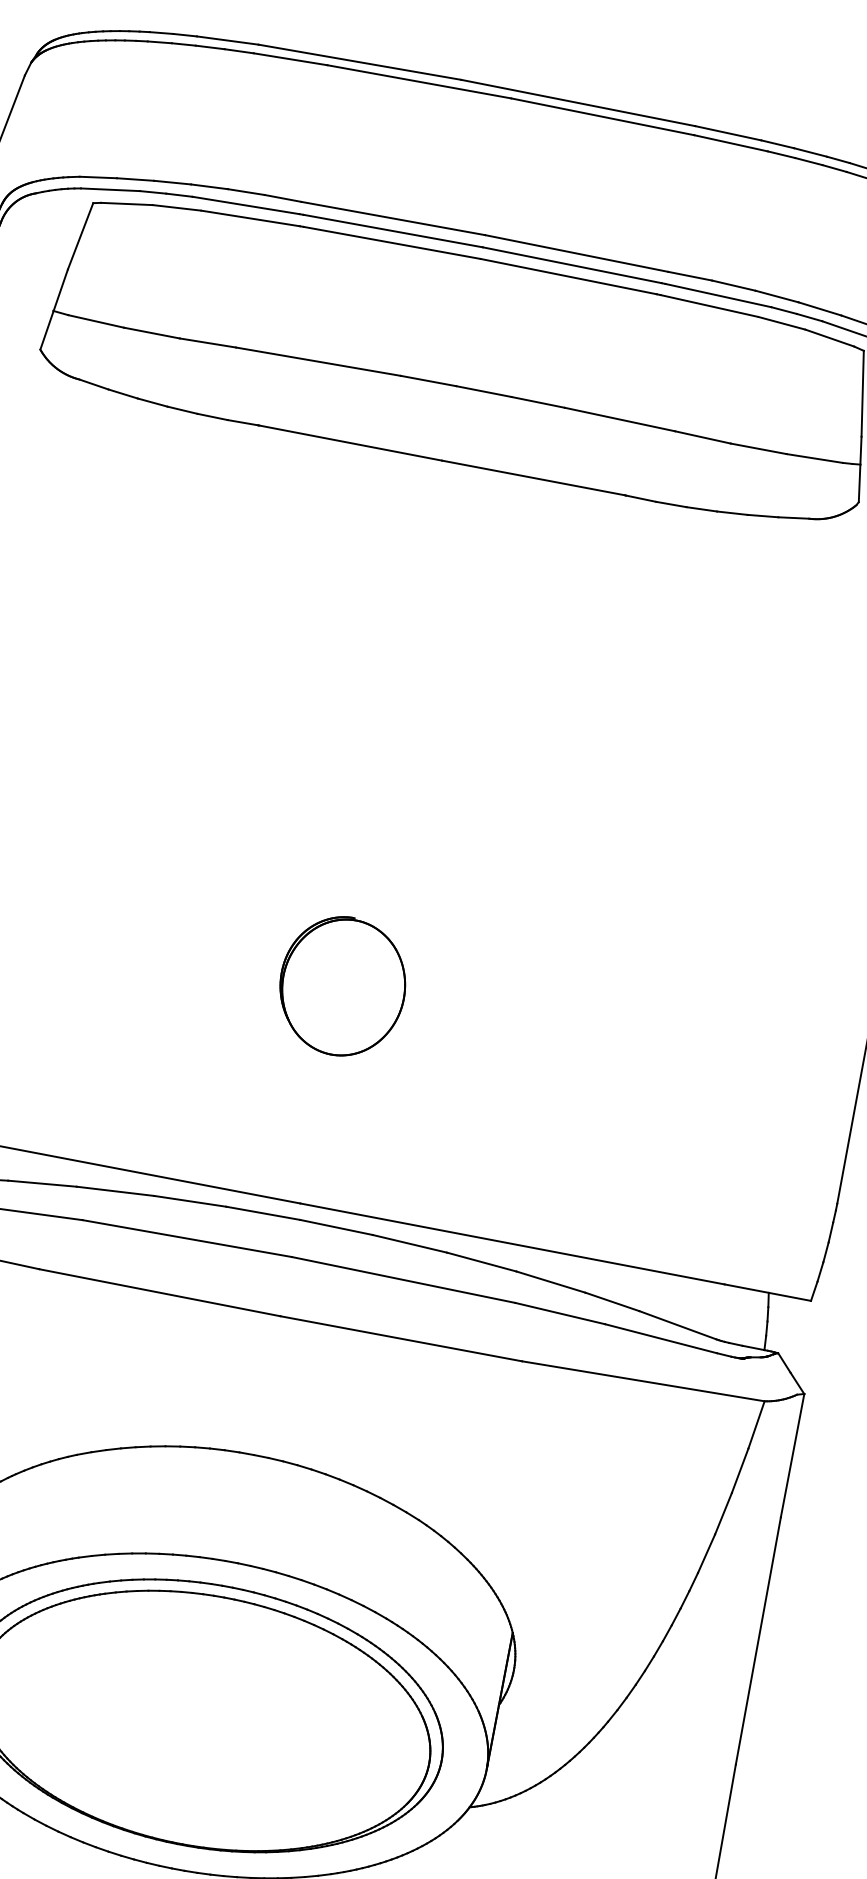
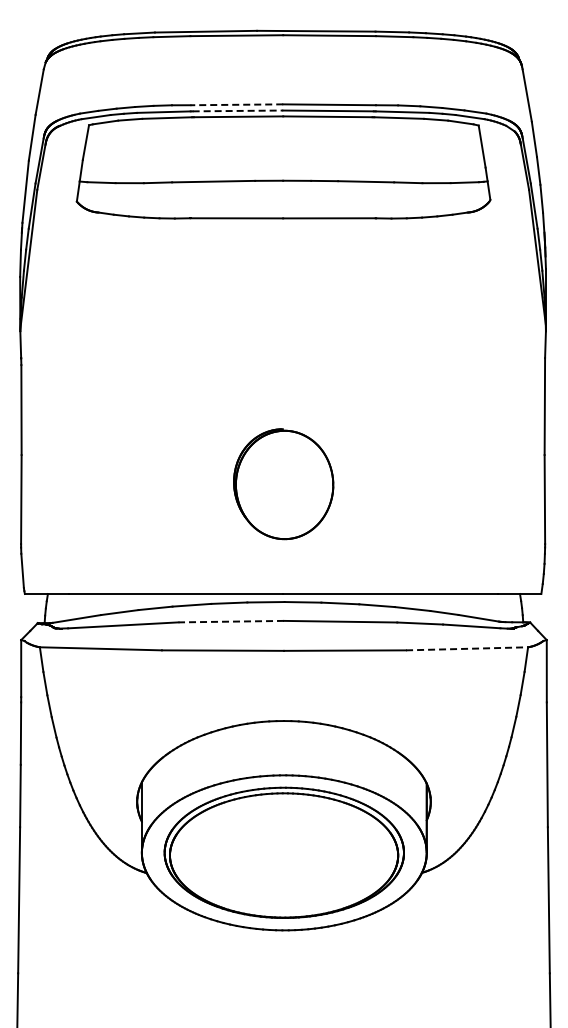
line: (392, 217) -> (236, 104), solid -> dashed
line: (394, 230) -> (238, 110), solid -> dashed
part: (342, 985) -> (283, 483), size x1.6
line: (187, 1238) -> (231, 621), solid -> dashed
line: (644, 1380) -> (467, 648), solid -> dashed

